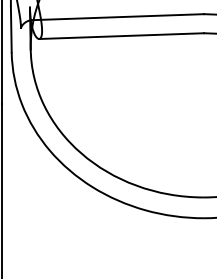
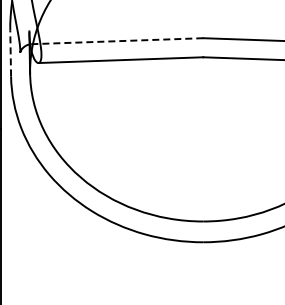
line: (118, 17) -> (117, 41), solid -> dashed
line: (11, 29) -> (10, 53), solid -> dashed

